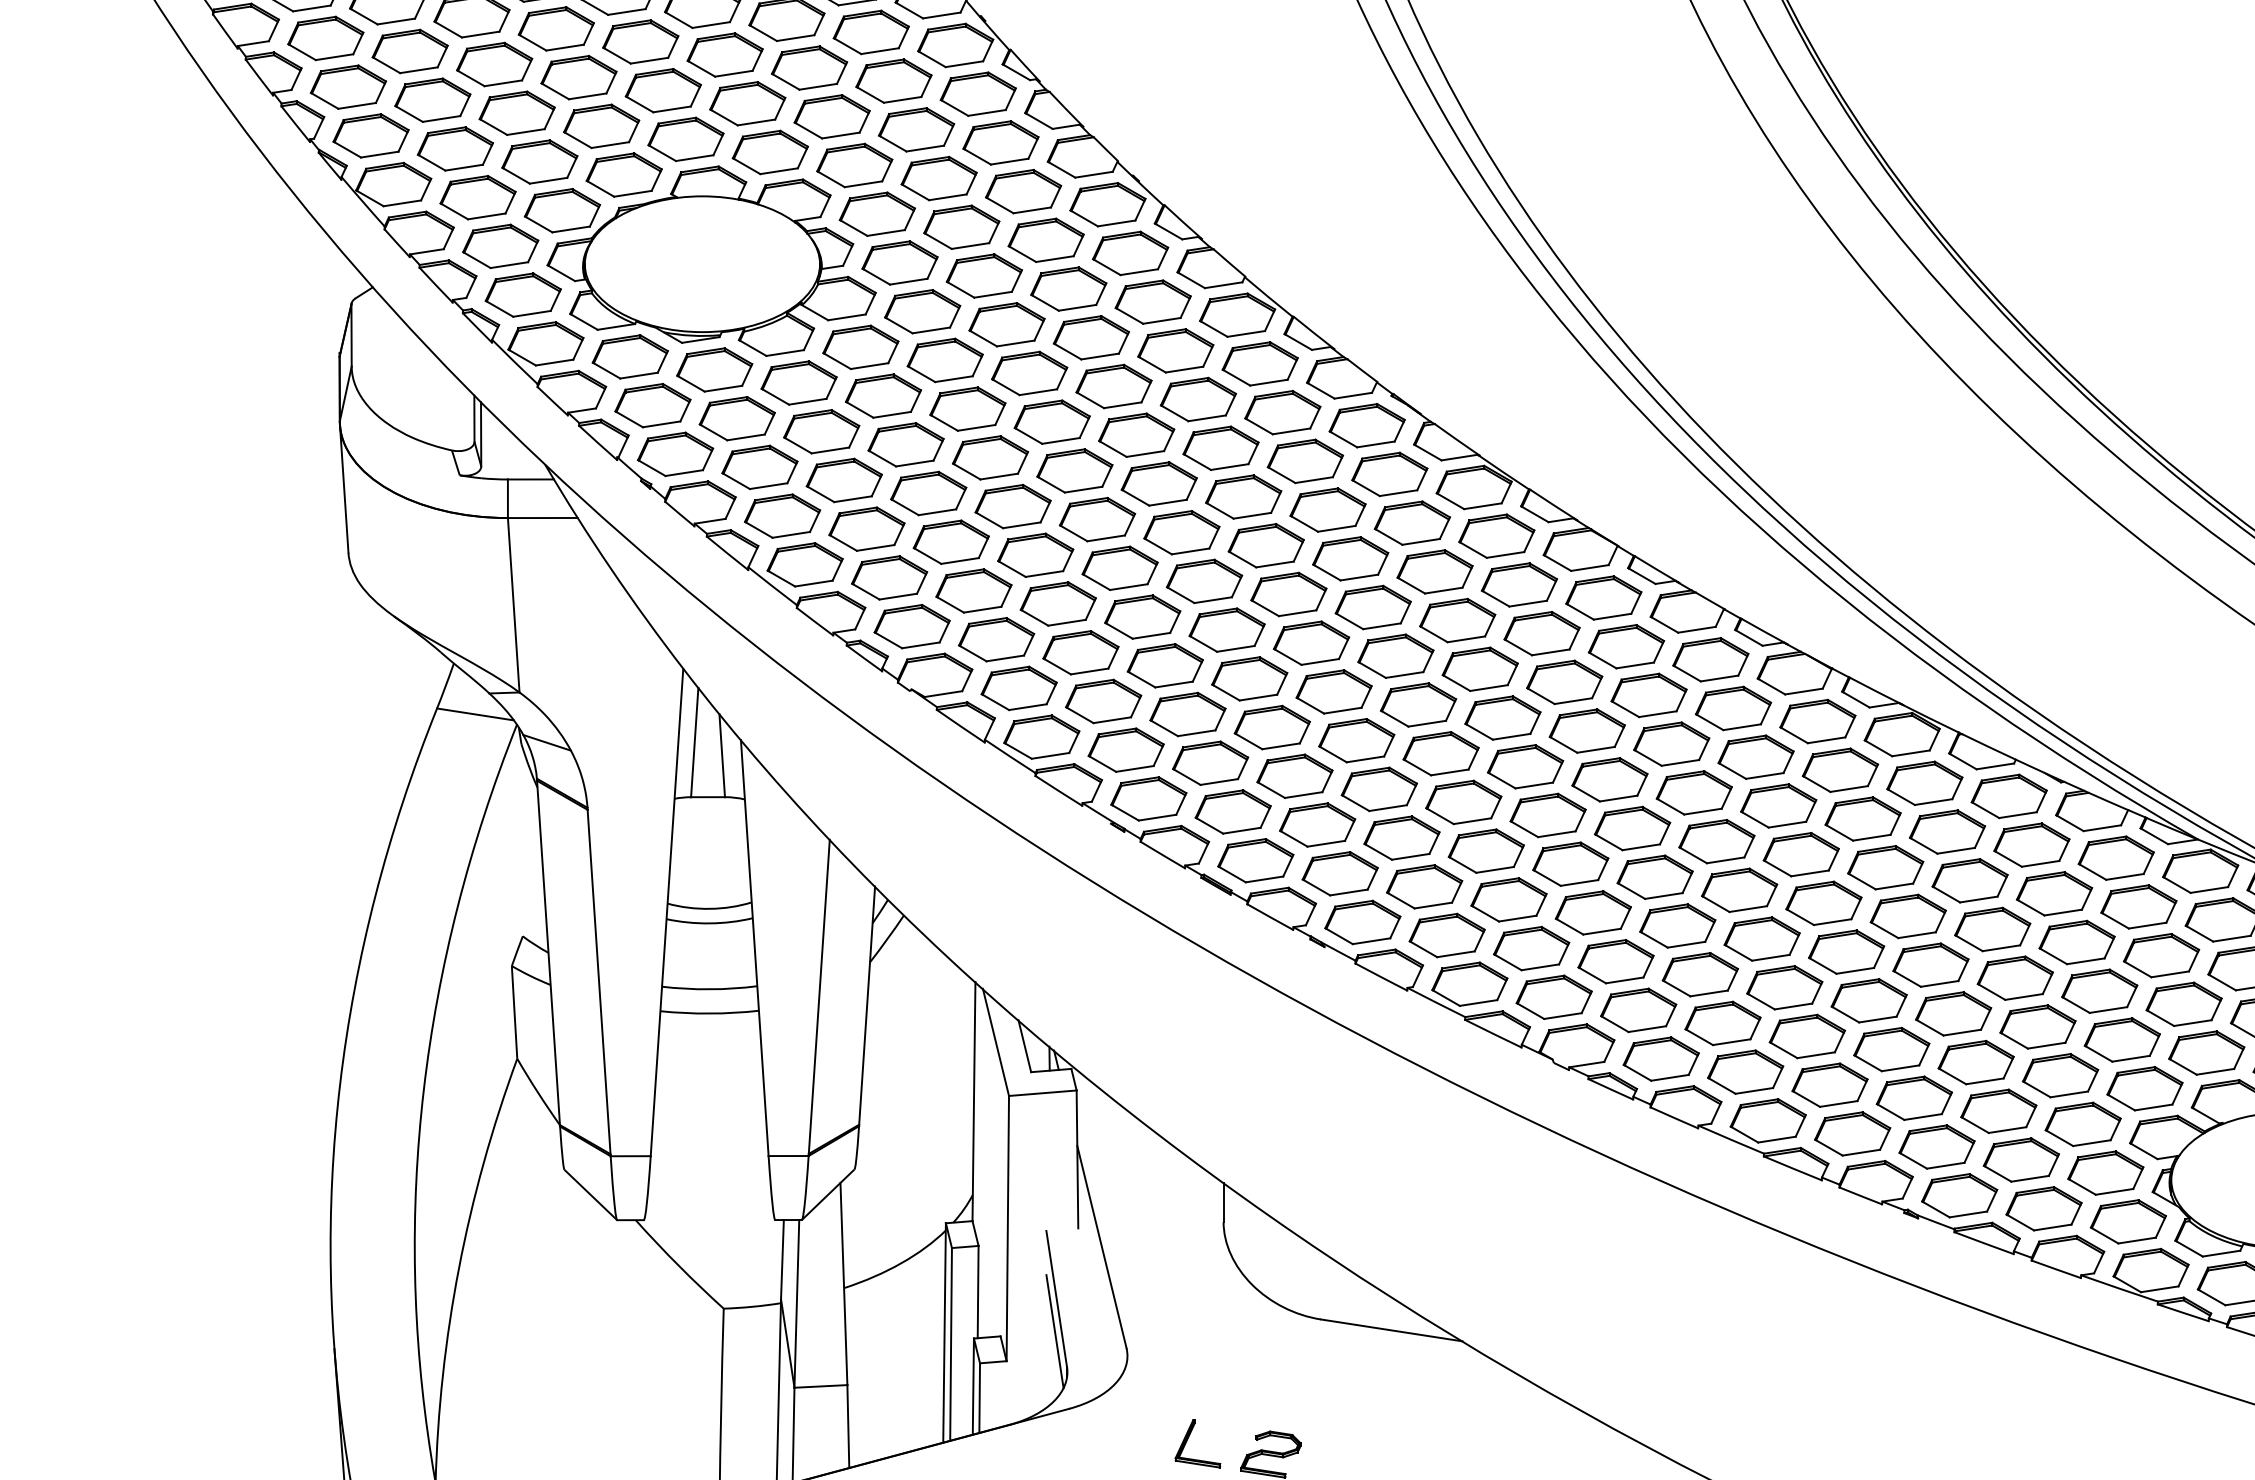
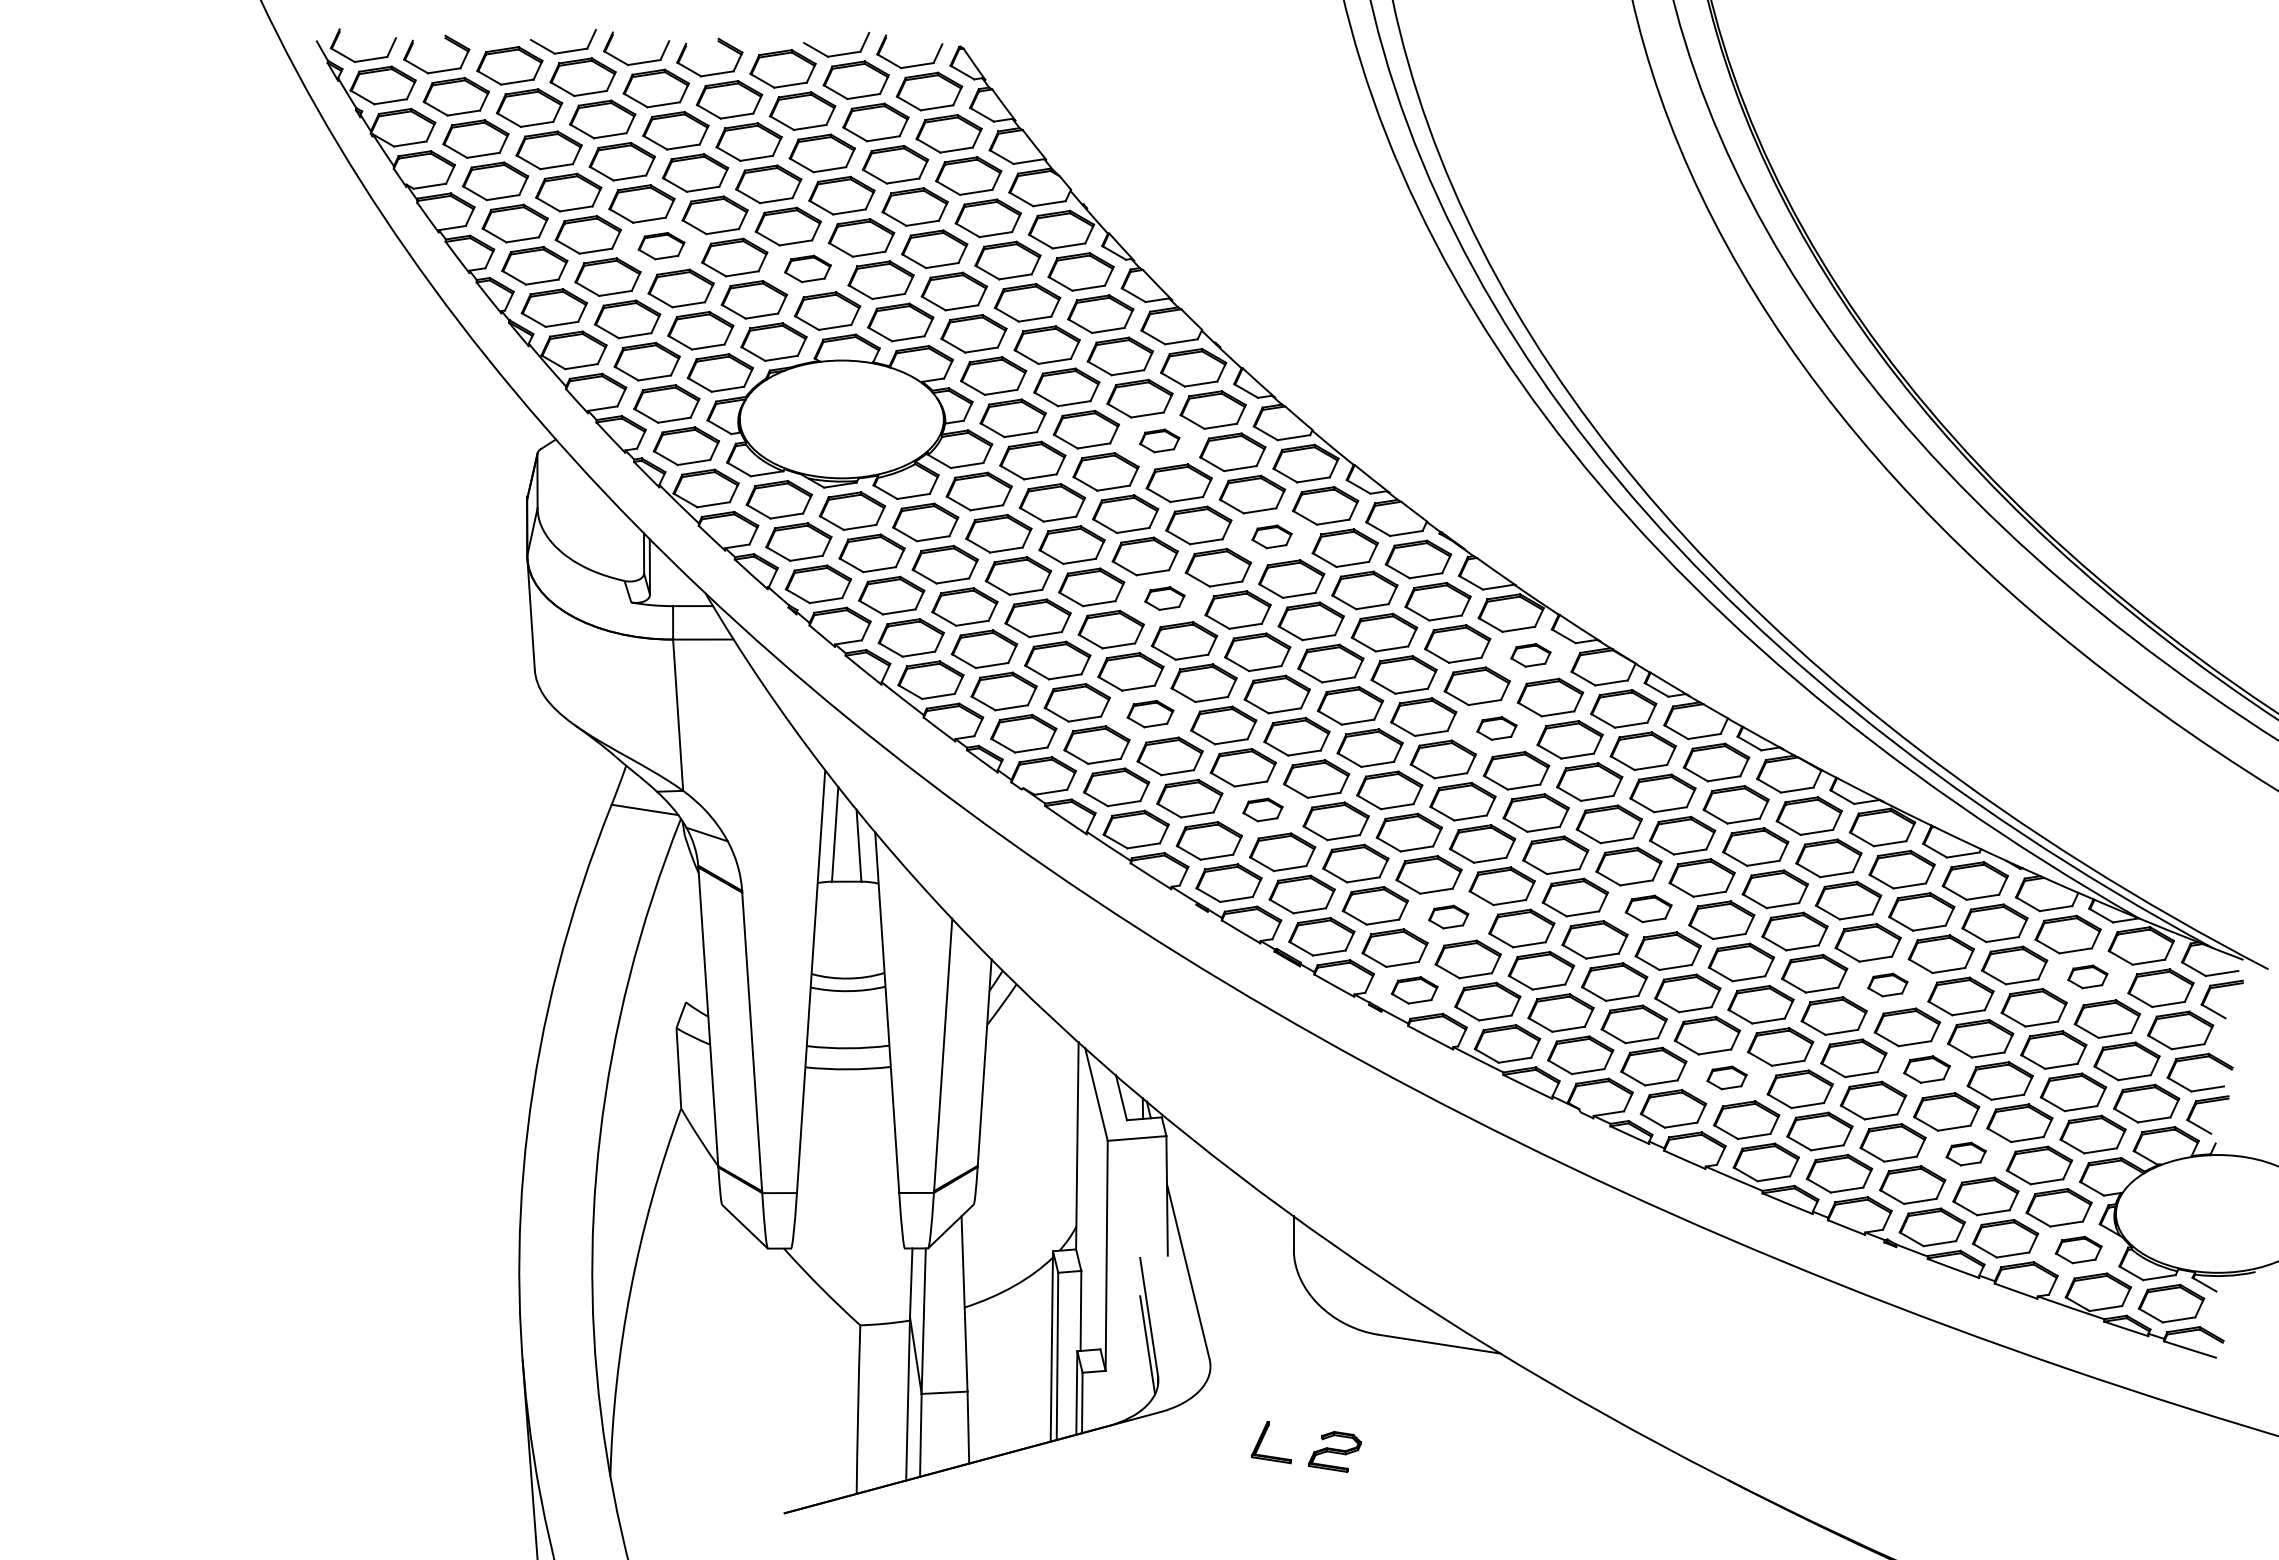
part: (494, 63) -> (661, 245), size x0.7
part: (662, 90) -> (807, 268), size x0.7
part: (1068, 288) -> (1159, 440), size x0.6
part: (1197, 399) -> (1271, 536), size x0.6
part: (1074, 470) -> (1164, 598), size x0.6
part: (1496, 536) -> (1530, 655), size x0.6
part: (1058, 603) -> (1150, 713), size x0.7
part: (1457, 620) -> (1496, 728), size x0.6
part: (1187, 713) -> (1262, 809), size x0.6
part: (1632, 828) -> (1648, 908), size x0.7
part: (1401, 837) -> (1448, 916), size x0.6
part: (2138, 906) -> (2087, 976), size x0.6
part: (1907, 915) -> (1887, 984), size x0.6
part: (1362, 922) -> (1414, 990), size x0.7
part: (1952, 1013) -> (1926, 1069), size x0.7
part: (1722, 1022) -> (1726, 1077), size x0.6
part: (1997, 1110) -> (1965, 1153), size x0.6
part: (2128, 1221) -> (2078, 1249), size x0.7

